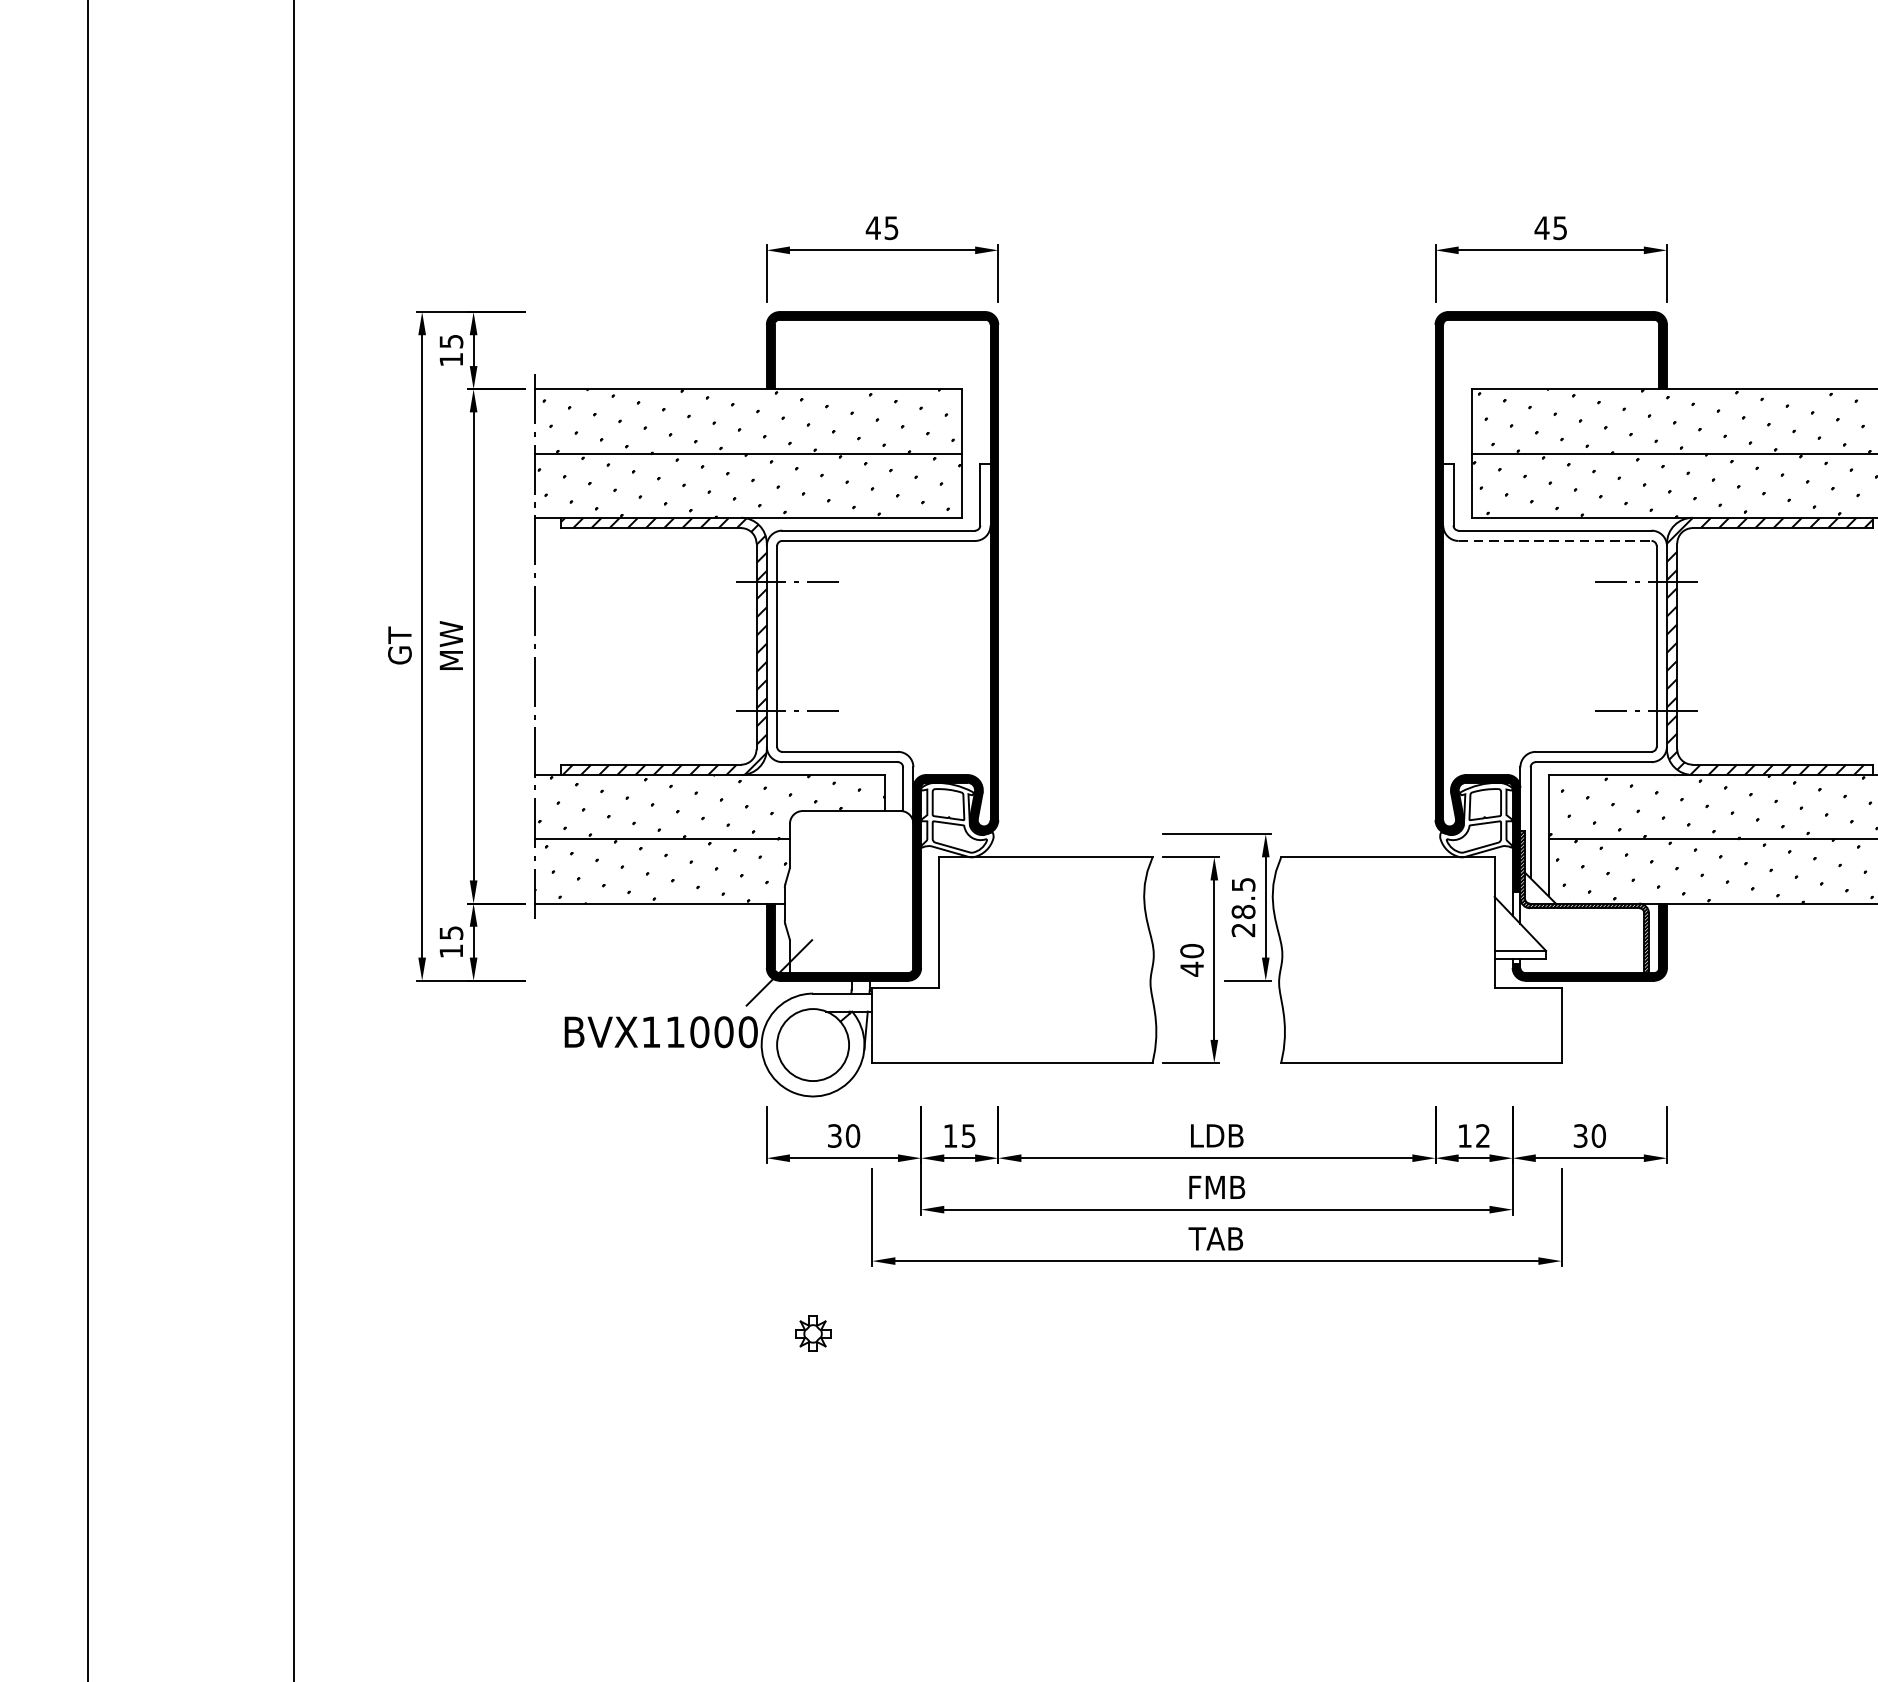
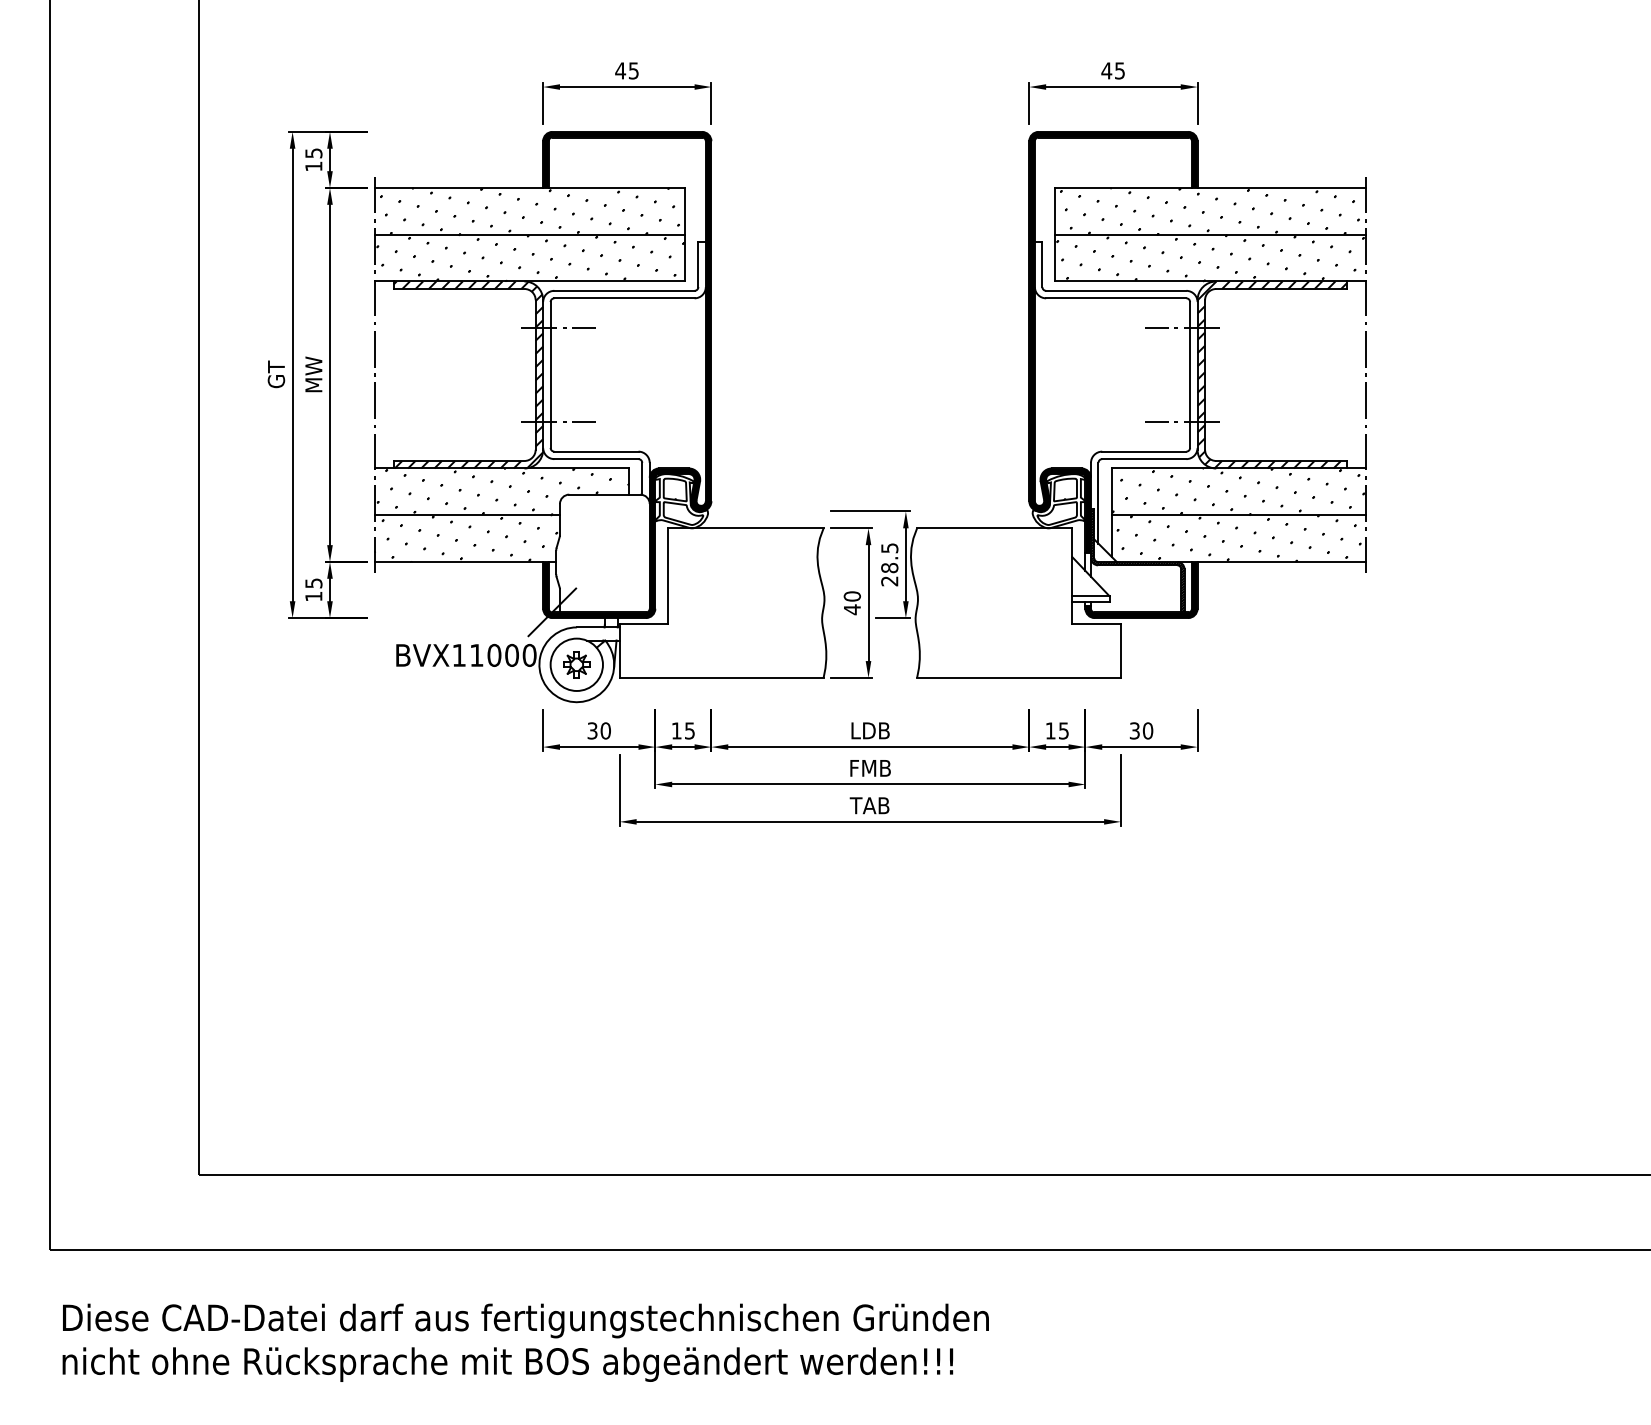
line: (1555, 541) -> (1116, 298), dashed -> solid
text: (1482, 1135) -> (1063, 730), 12 -> 15
part: (812, 1333) -> (576, 664), moved

